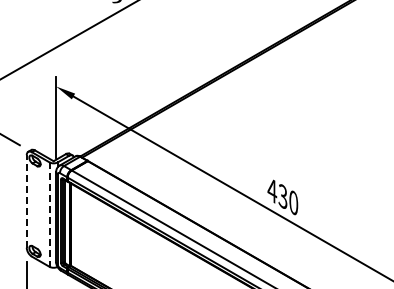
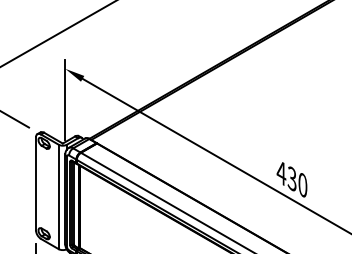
line: (26, 200) -> (35, 182), dashed -> solid
line: (49, 215) -> (58, 197), dashed -> solid

